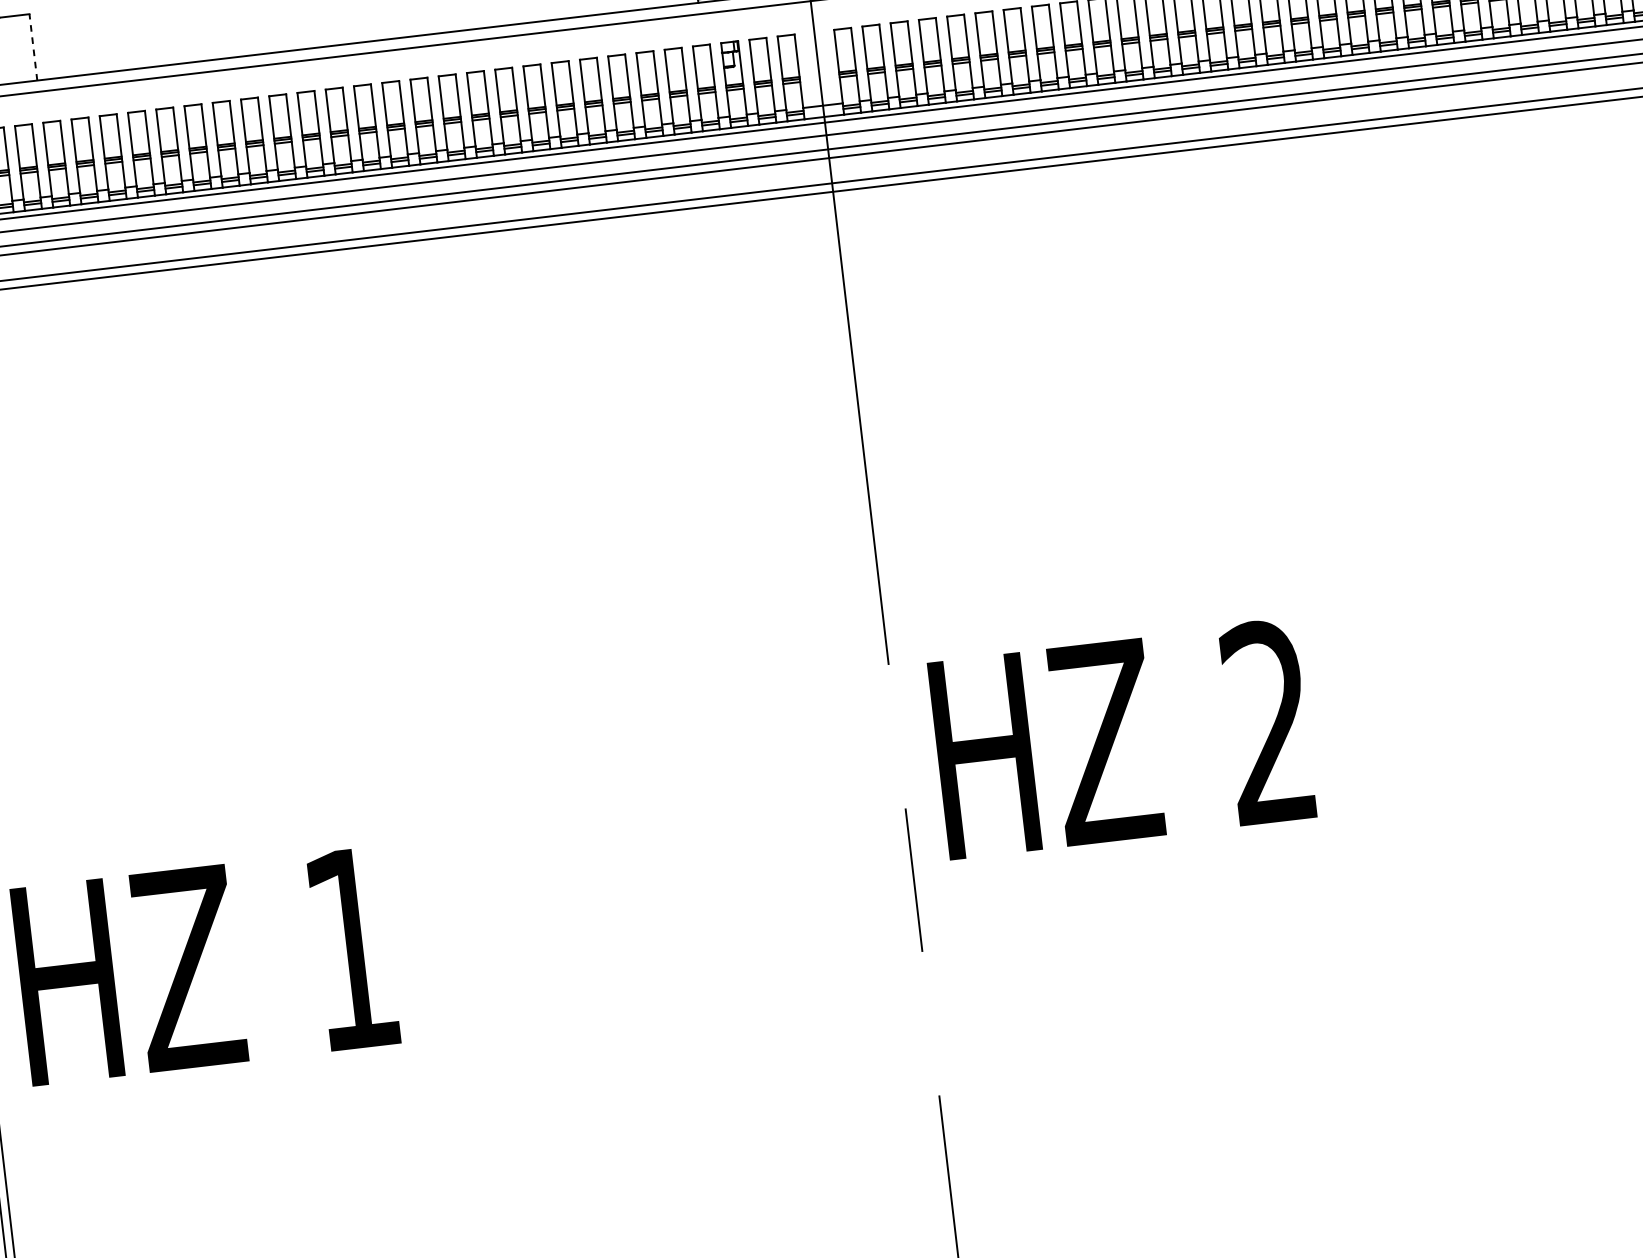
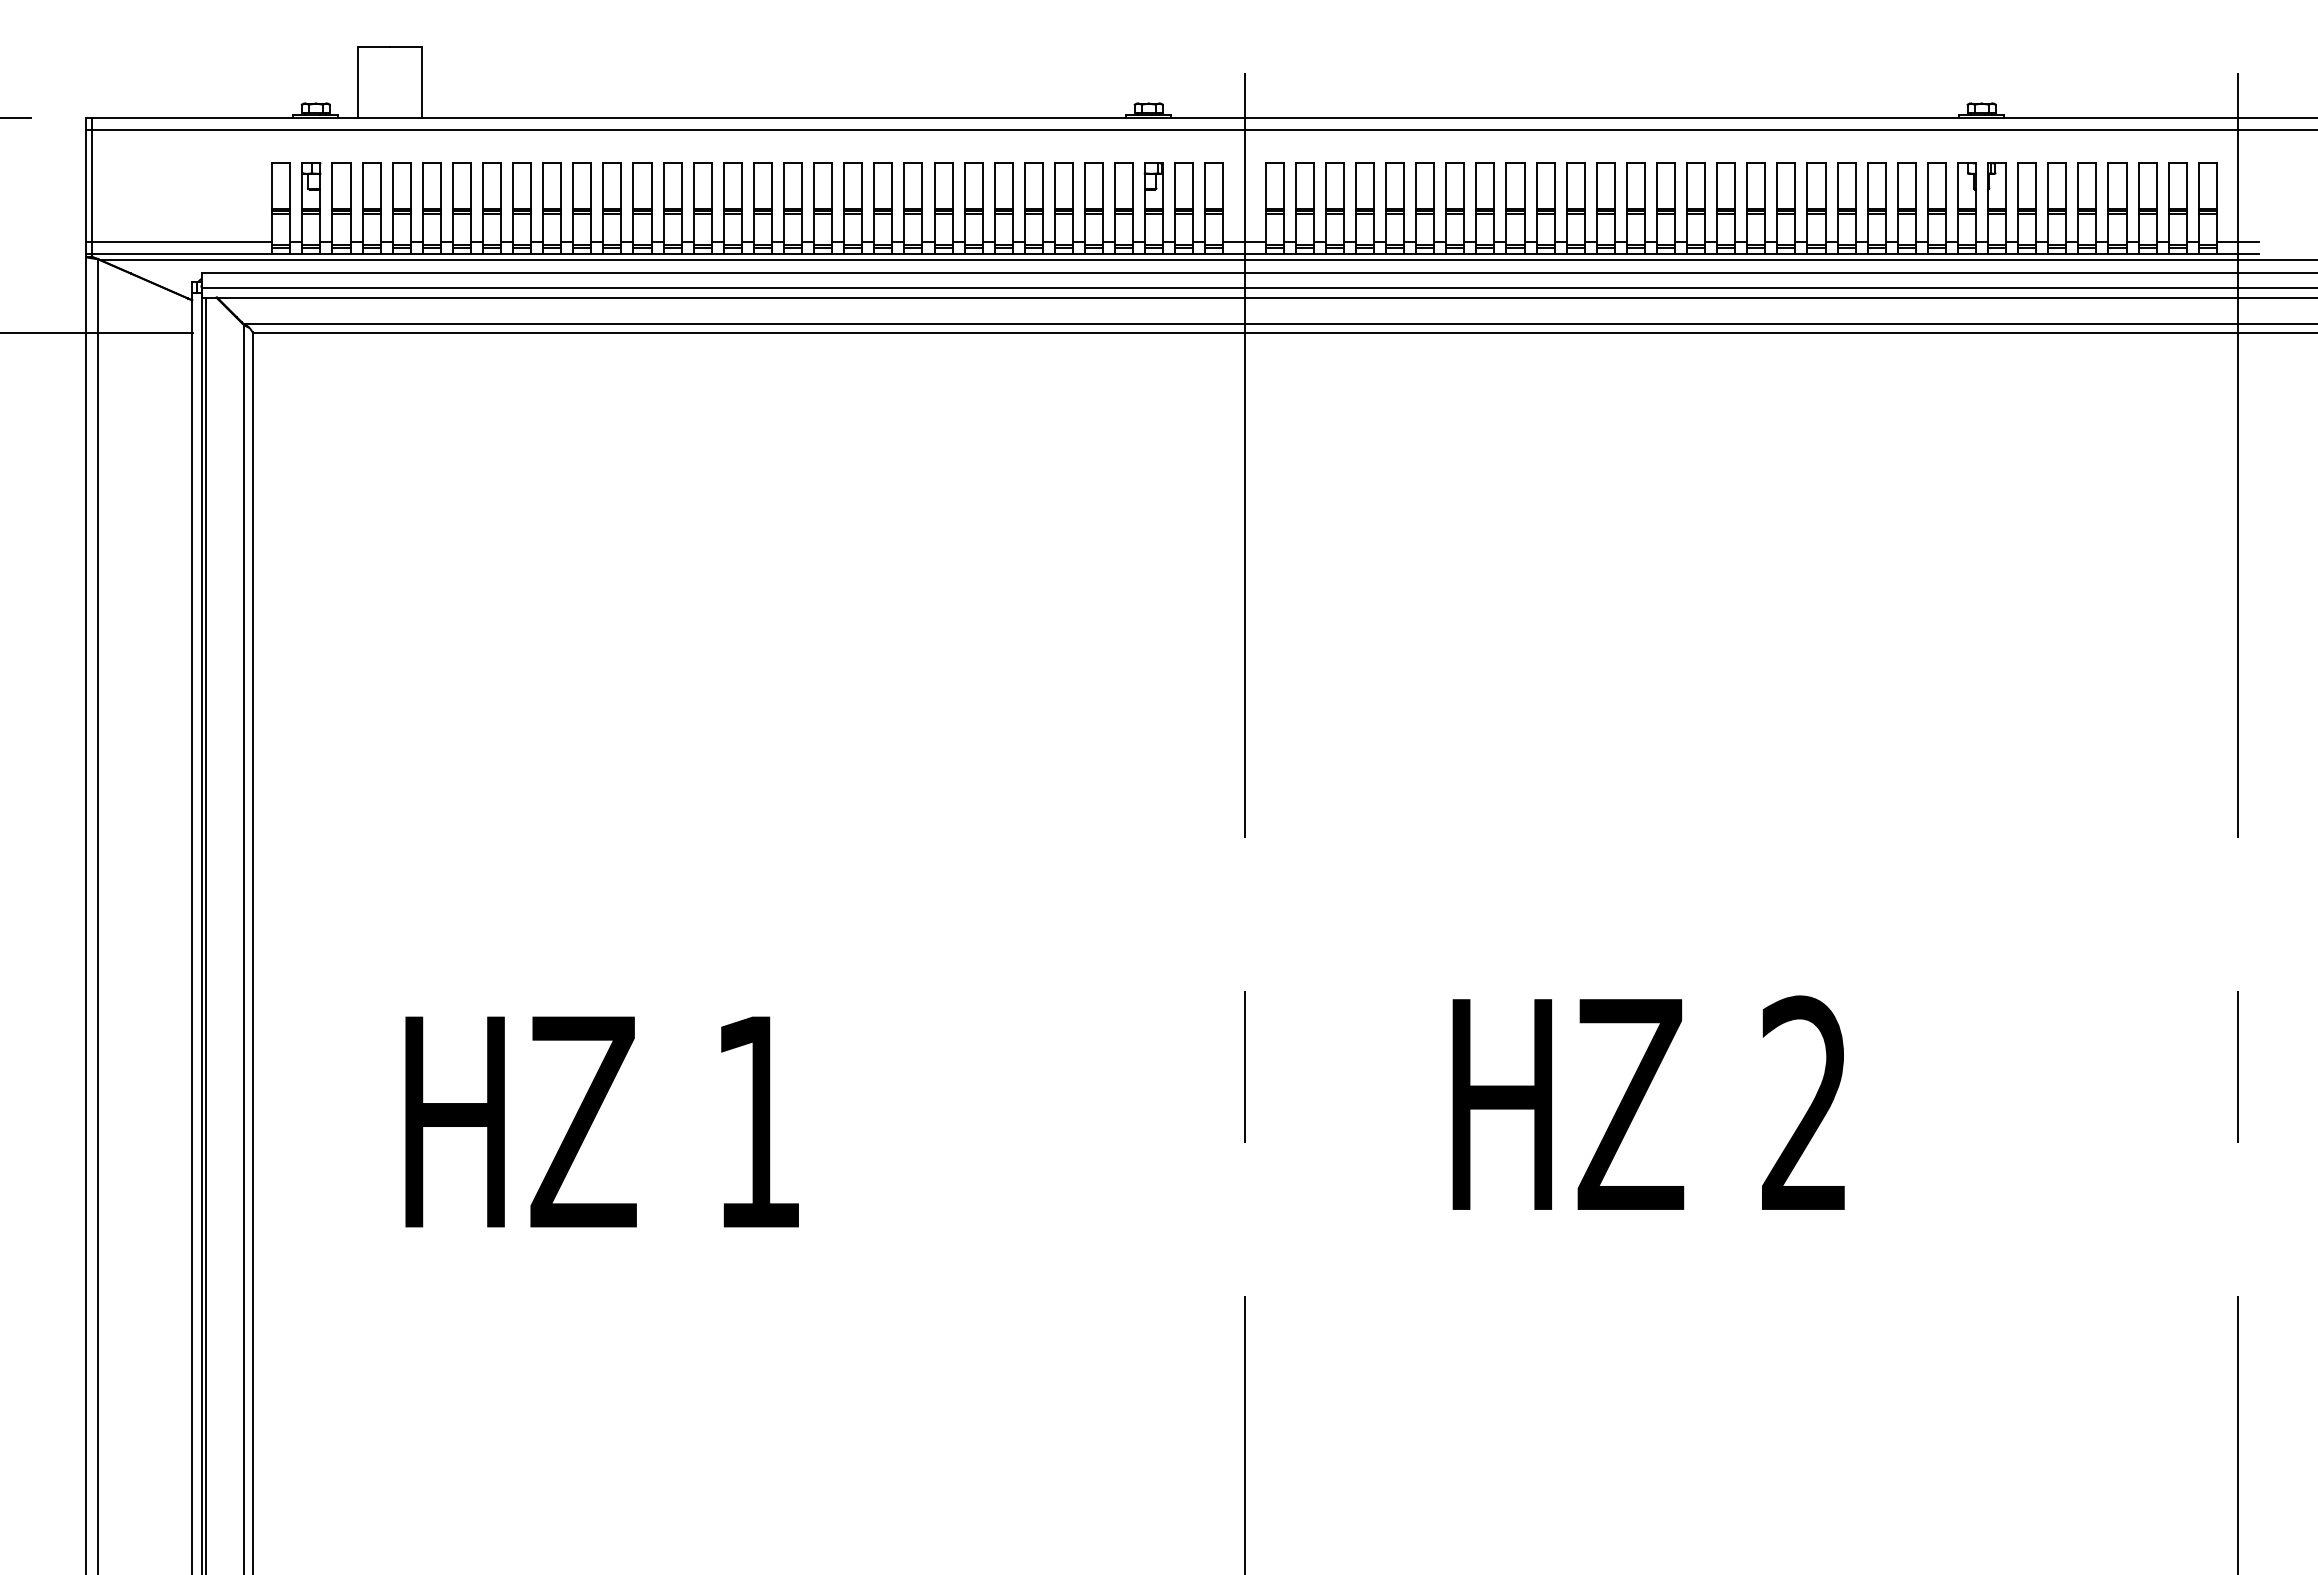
line: (33, 47) -> (421, 82), dashed -> solid
text: (1121, 738) -> (1648, 1102), moved
text: (204, 965) -> (601, 1121), moved

